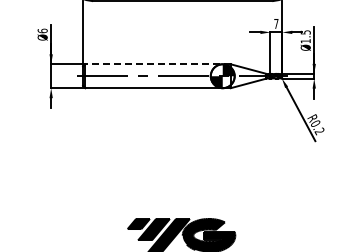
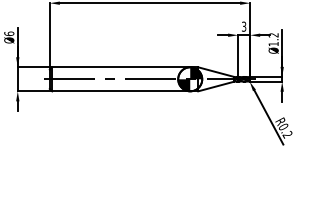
text: (276, 23) -> (244, 26), 7 -> 3
text: (305, 32) -> (273, 35), Ø1.5 -> Ø1.2
line: (158, 64) -> (125, 67), dashed -> solid

